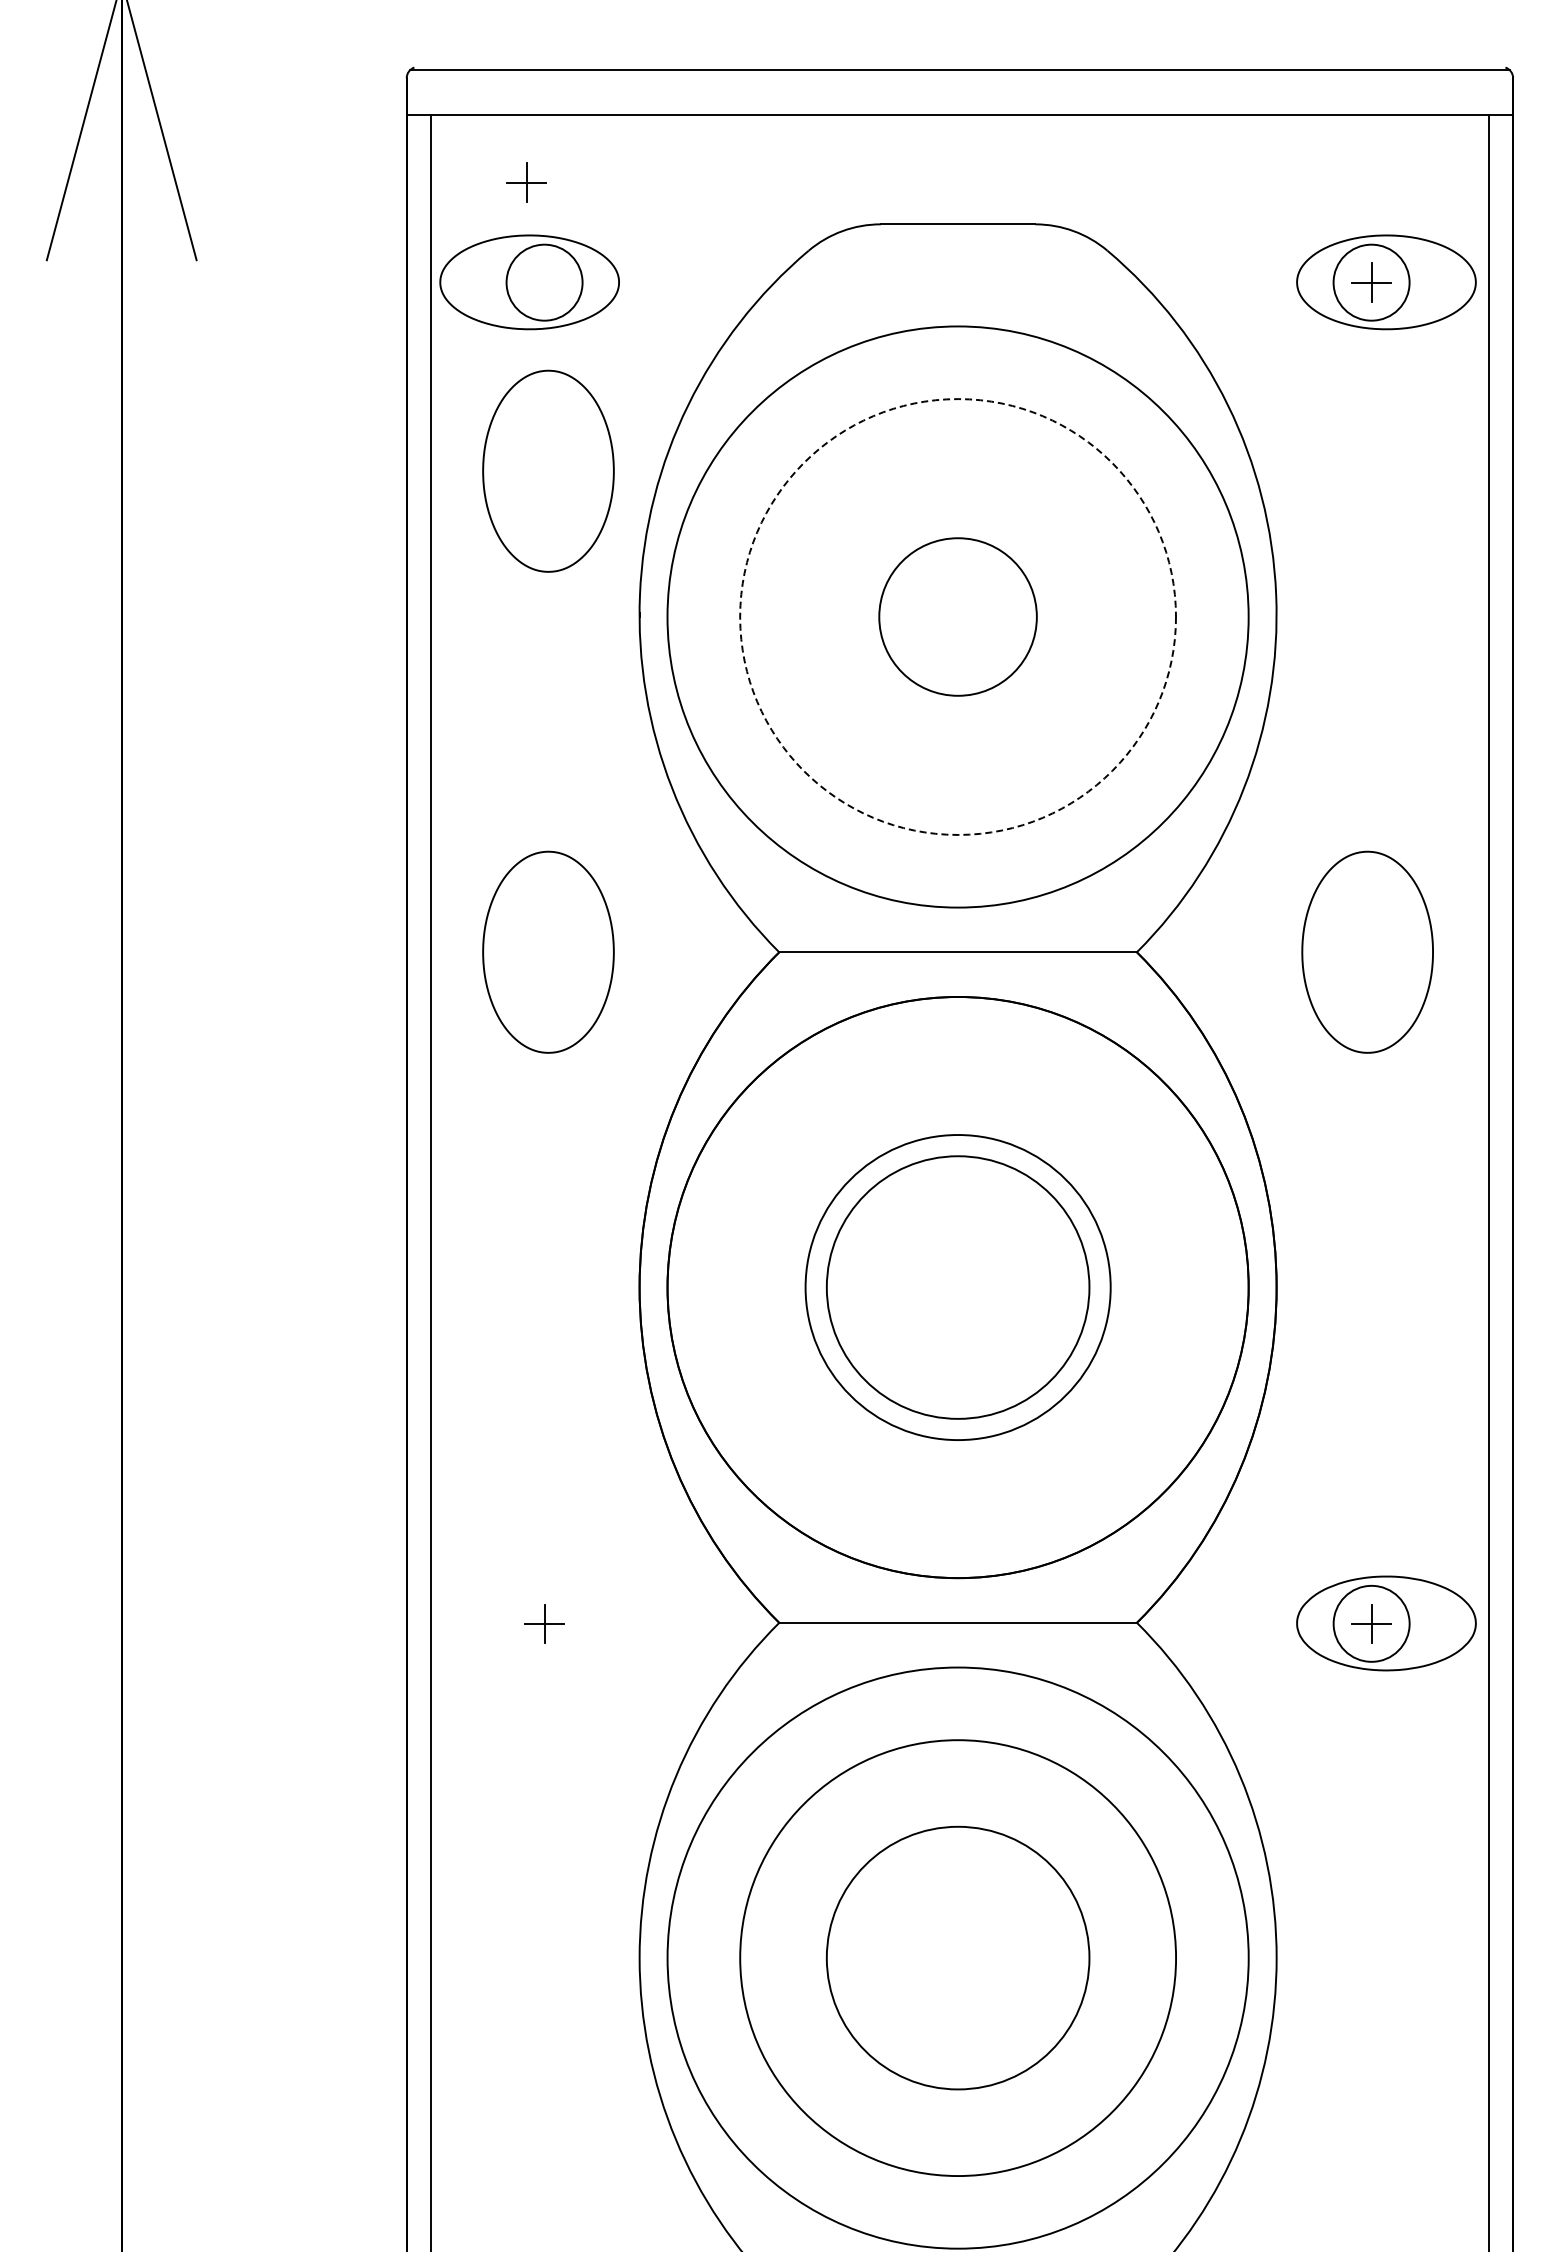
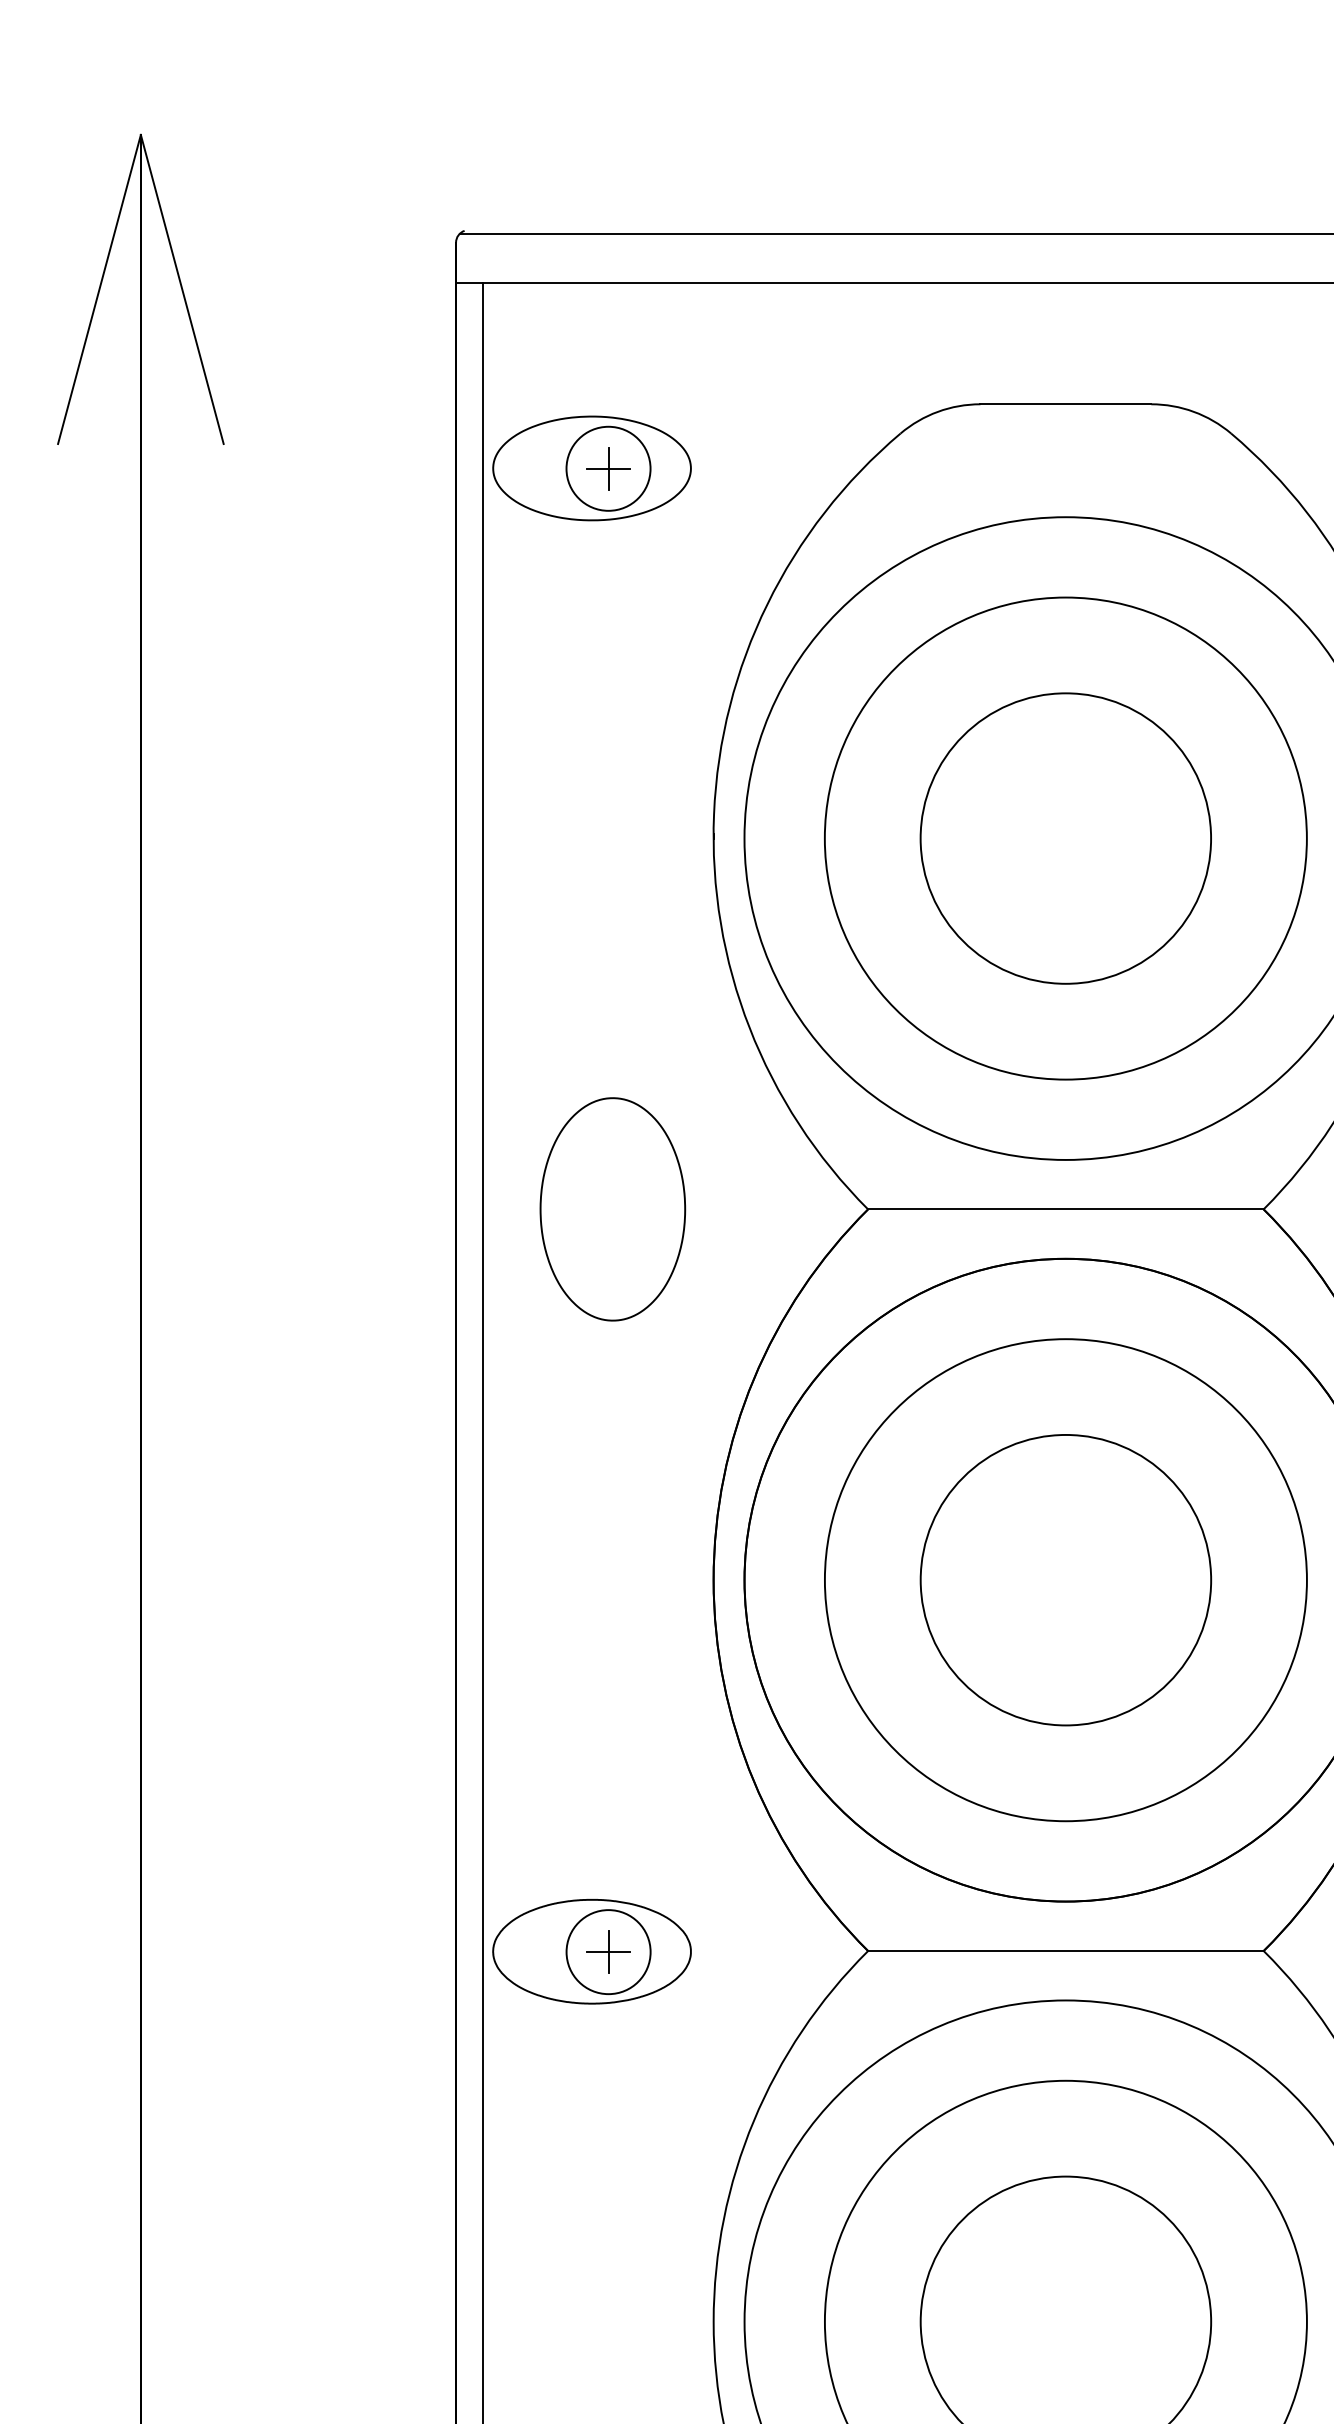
part: (526, 182) -> (608, 468), moved
part: (548, 470) -> (612, 676), removed
circle: (957, 616) -> (1065, 838), size x1.67
circle: (958, 616) -> (1066, 838), dashed -> solid
circle: (958, 1287) -> (1066, 1580), size x1.43
part: (529, 1623) -> (591, 1951), added

